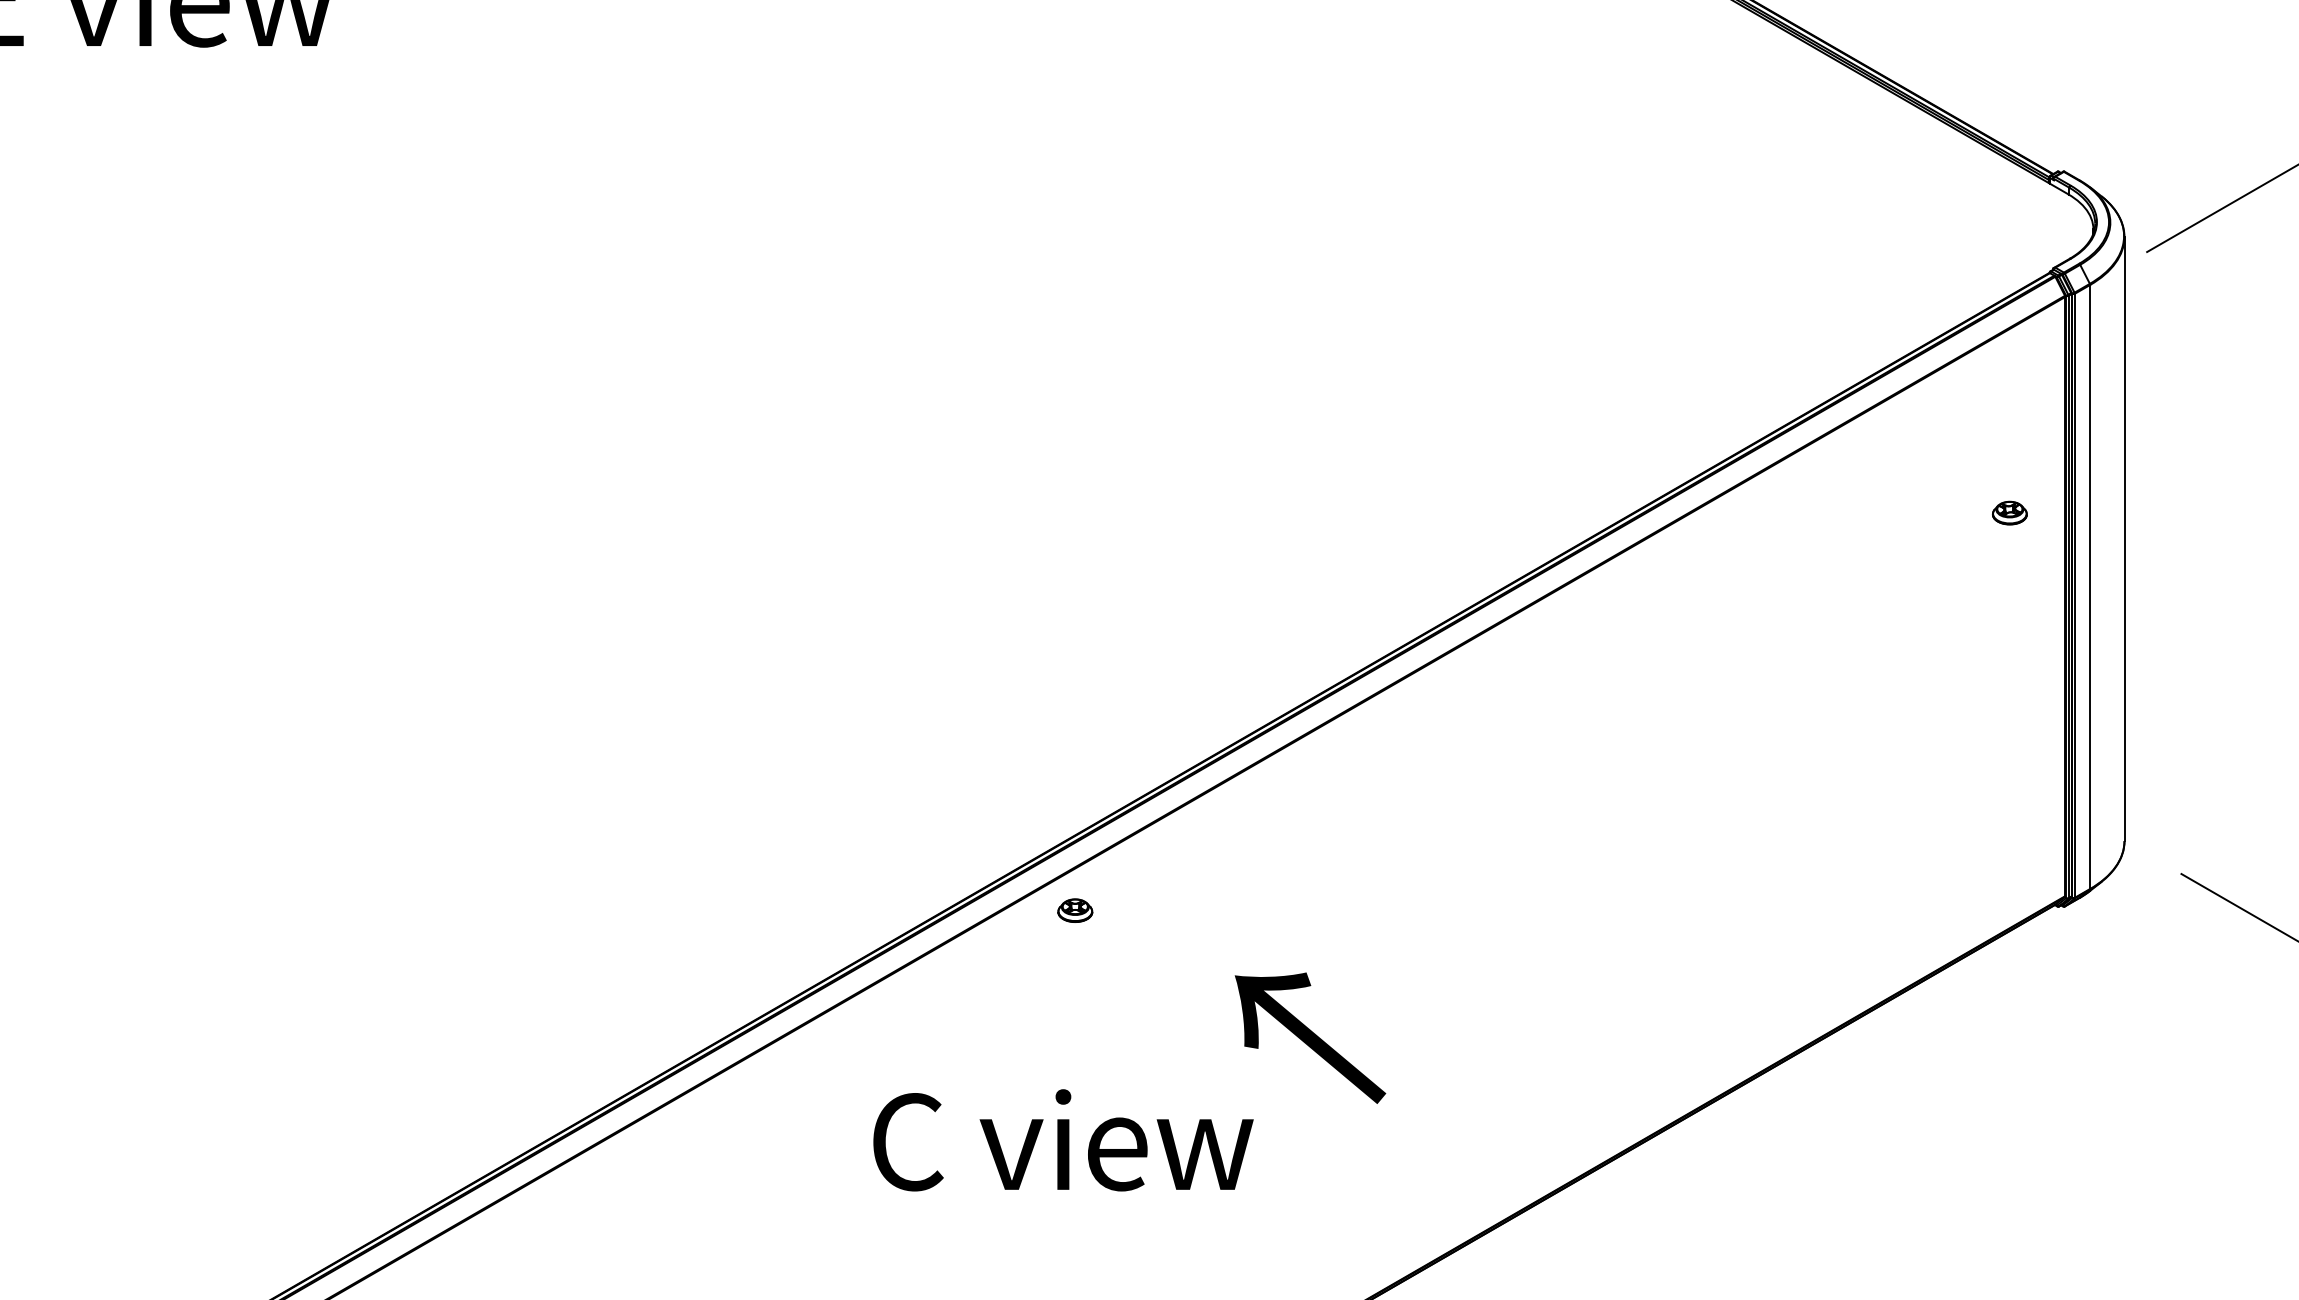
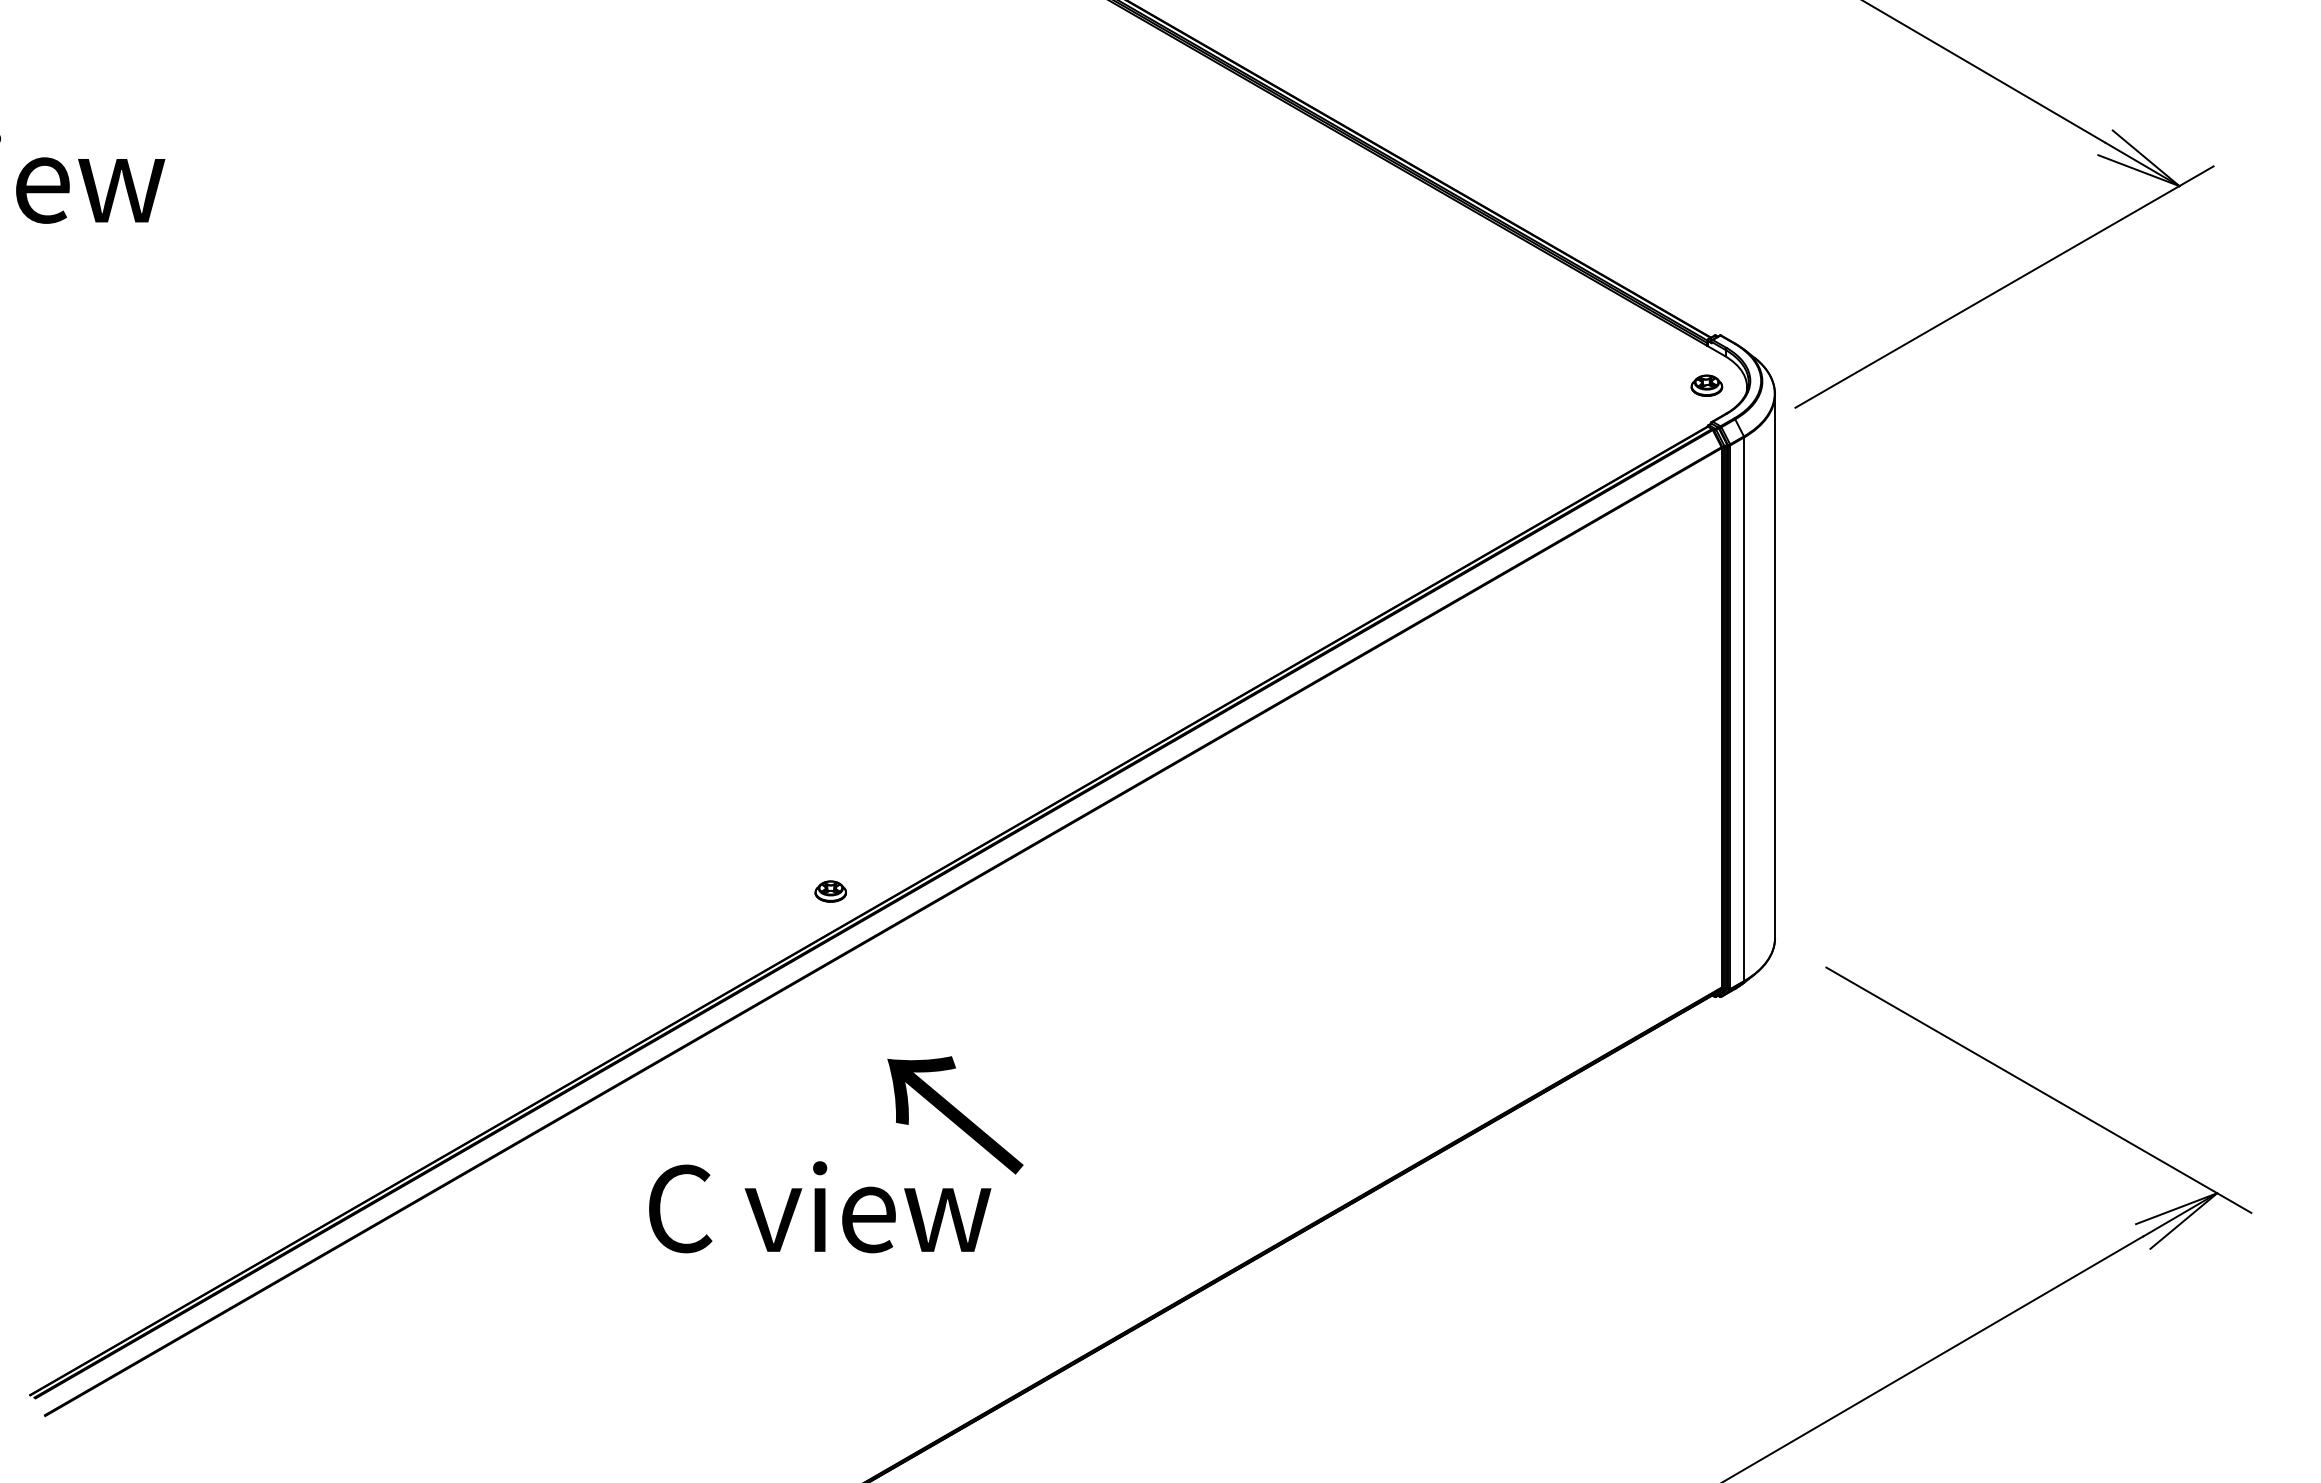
part: (2009, 512) -> (1706, 385), moved
part: (1074, 910) -> (830, 891), moved
text: (1310, 1038) -> (955, 1115), moved

